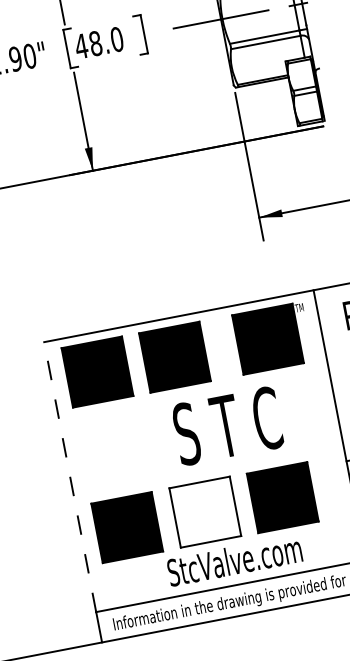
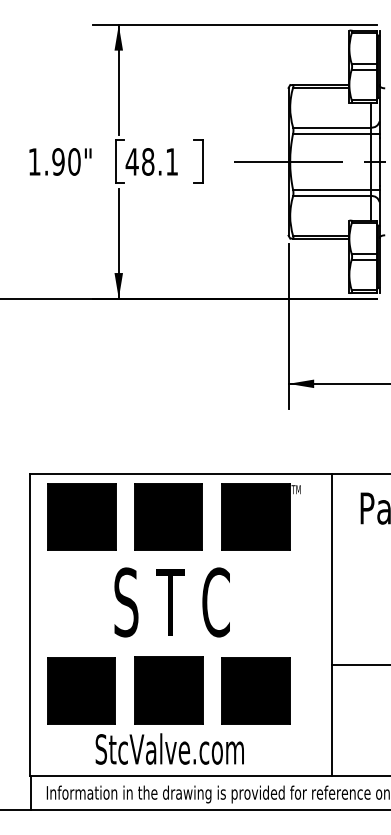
text: (116, 39) -> (171, 161), 48.0 -> 48.1
part: (272, 337) -> (260, 516), moved
text: (227, 426) -> (171, 602), moved
line: (70, 476) -> (30, 624), dashed -> solid
fill: (204, 512) -> (168, 690), added
text: (234, 560) -> (169, 748), moved

